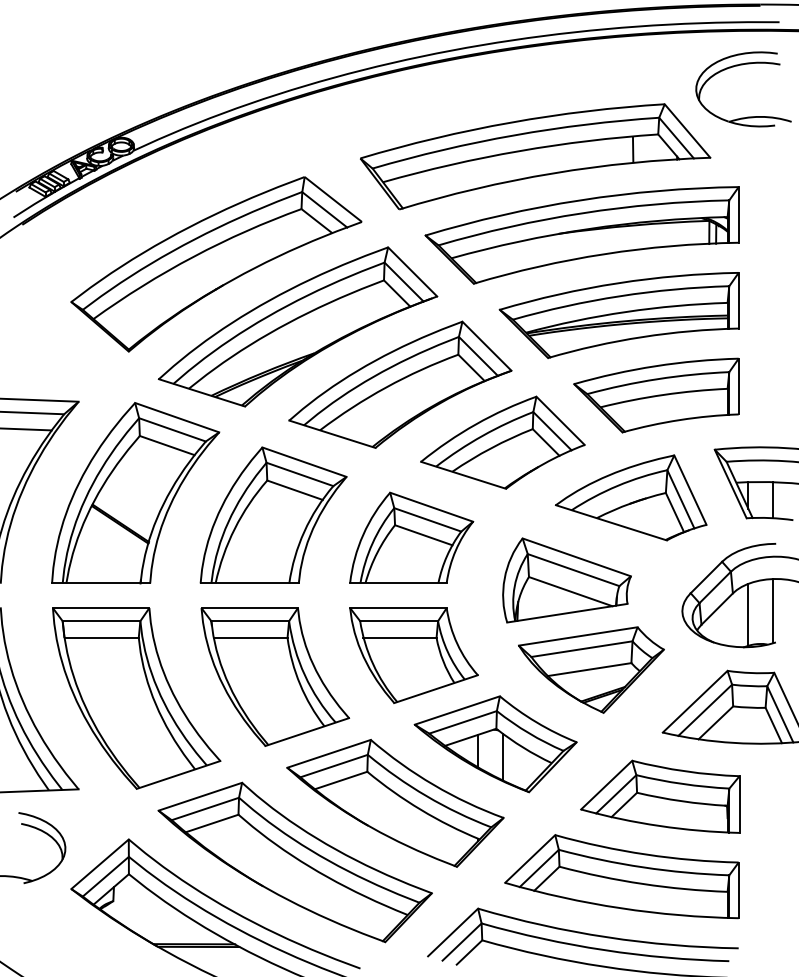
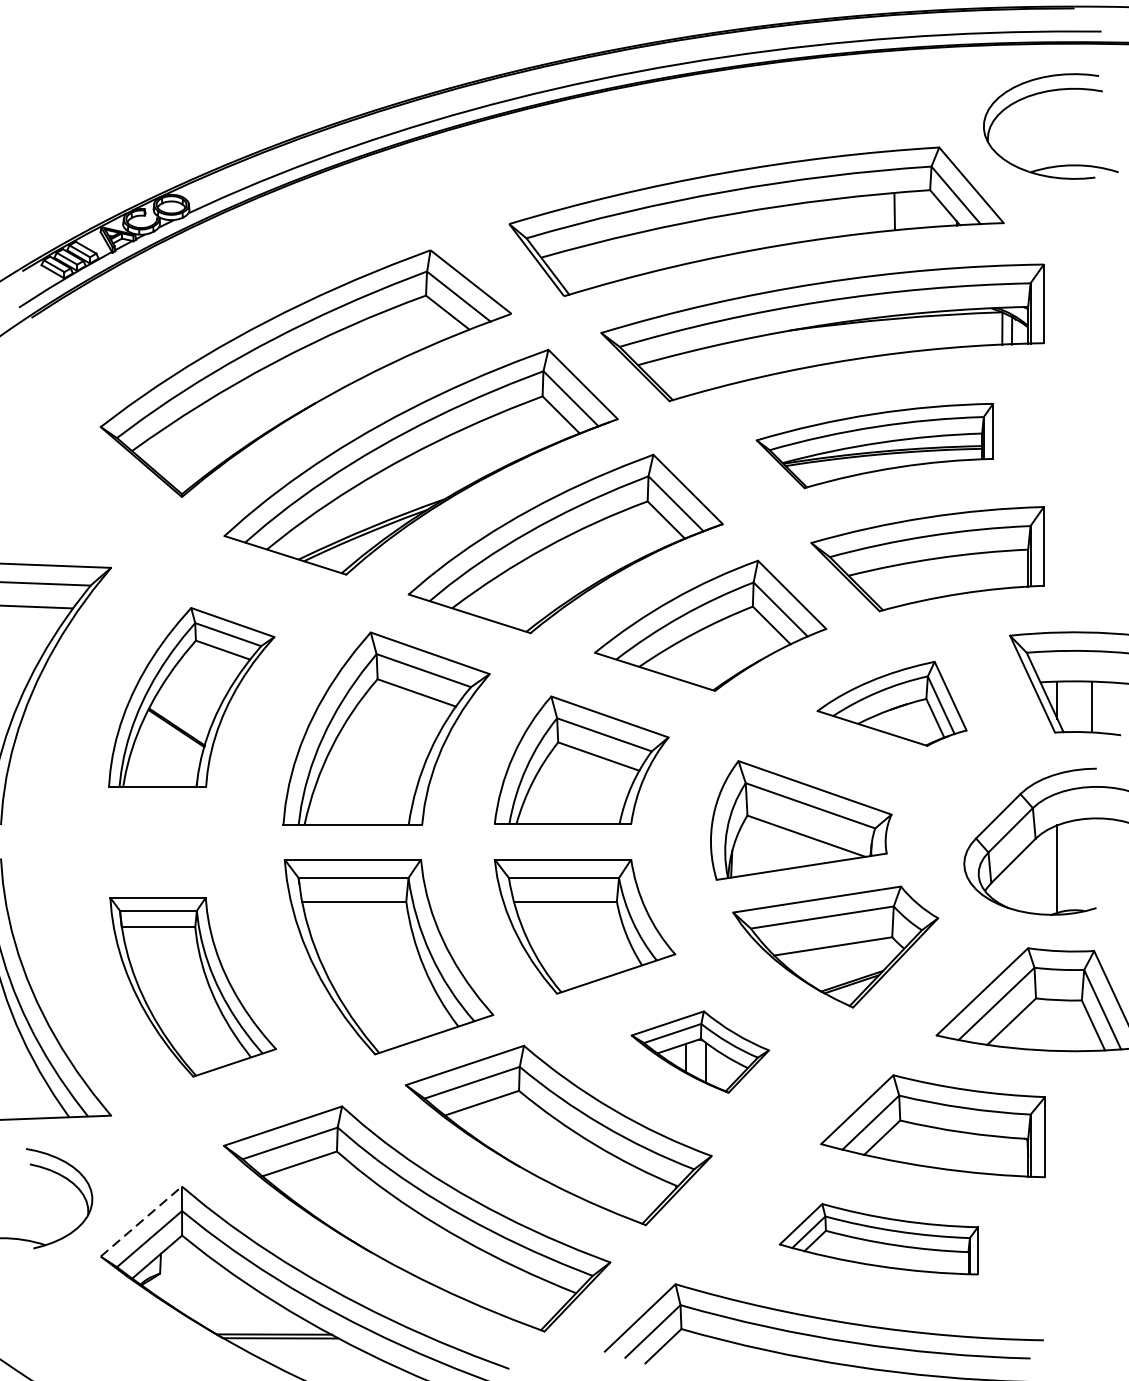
part: (618, 315) -> (873, 446), size x0.7
part: (135, 493) -> (191, 697), size x0.7
part: (631, 497) -> (892, 703), size x0.7
line: (772, 611) -> (1091, 864), removed
part: (136, 698) -> (192, 987), size x0.7
part: (495, 744) -> (700, 1052), size x0.6
line: (100, 864) -> (141, 1221), solid -> dashed
part: (621, 876) -> (878, 1238), size x0.6

